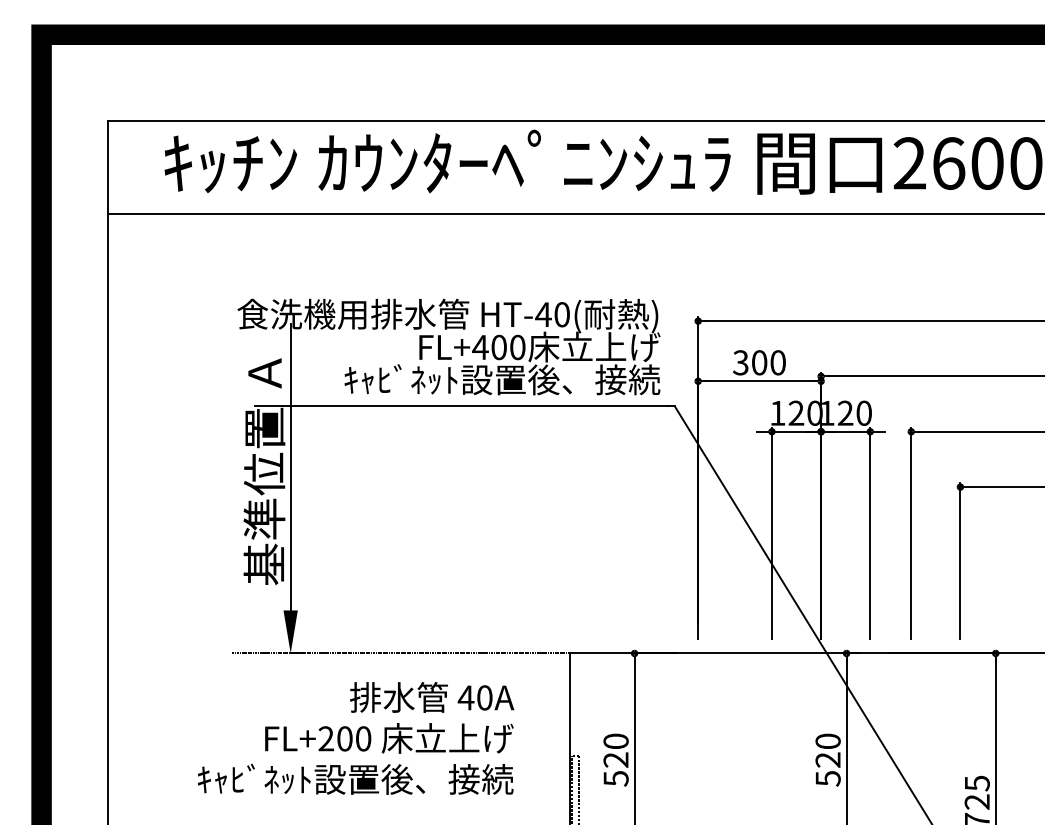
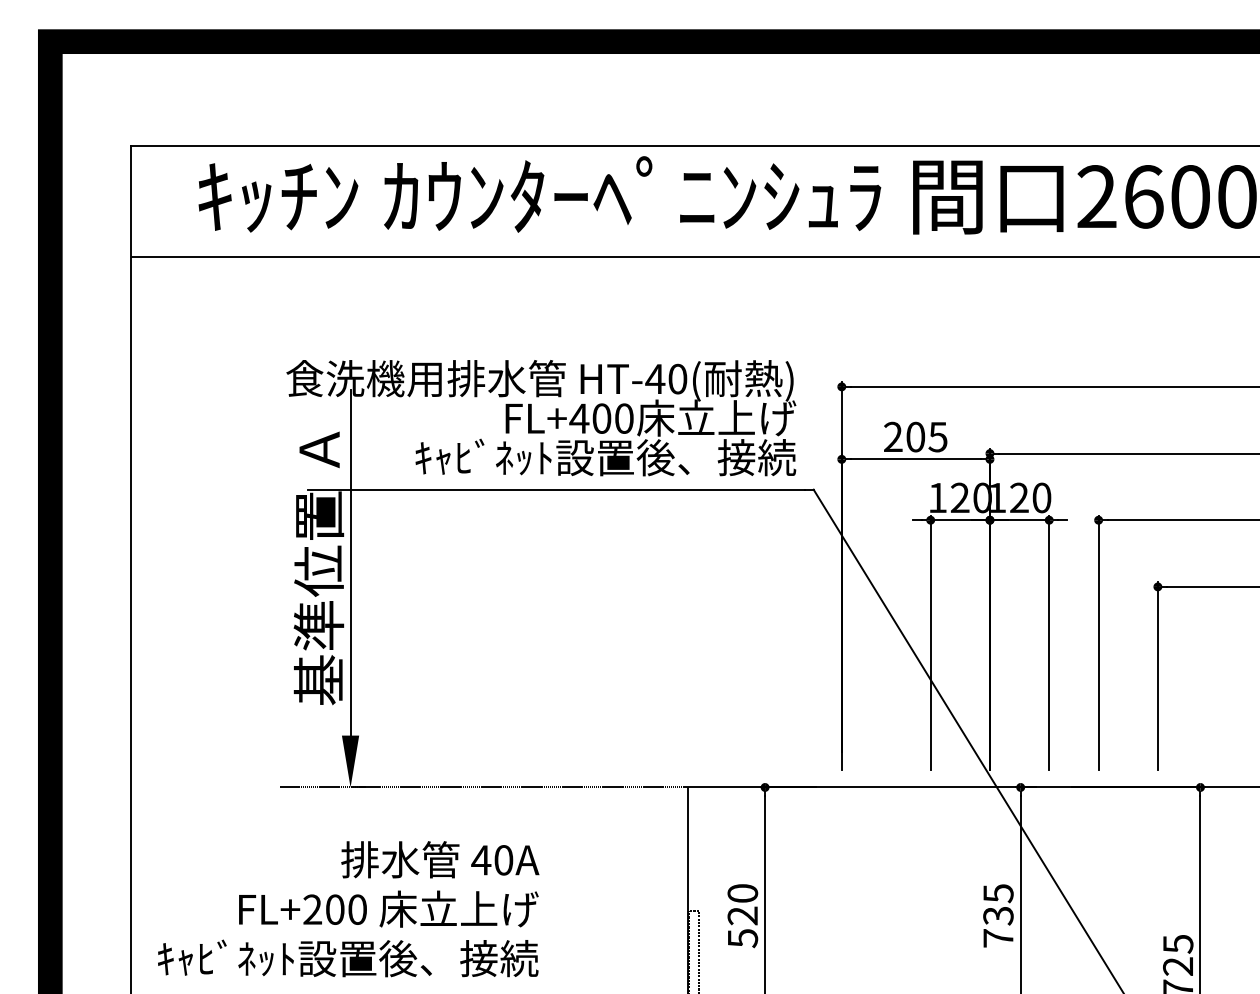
text: (759, 362) -> (915, 436), 300 -> 205
text: (356, 738) -> (349, 909), moved
text: (827, 759) -> (997, 915), 520 -> 735

